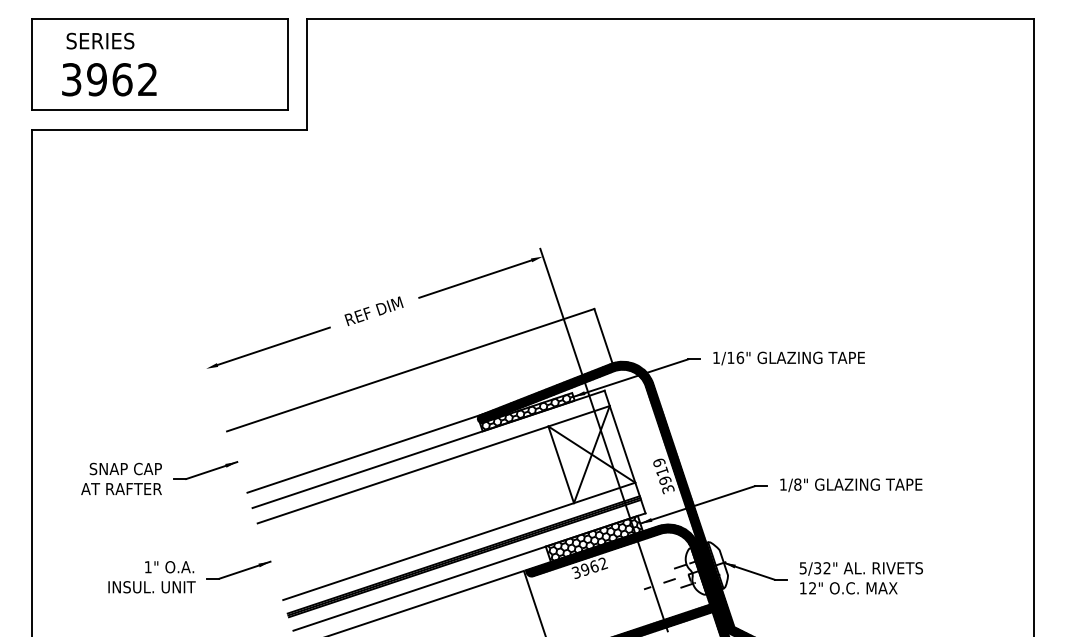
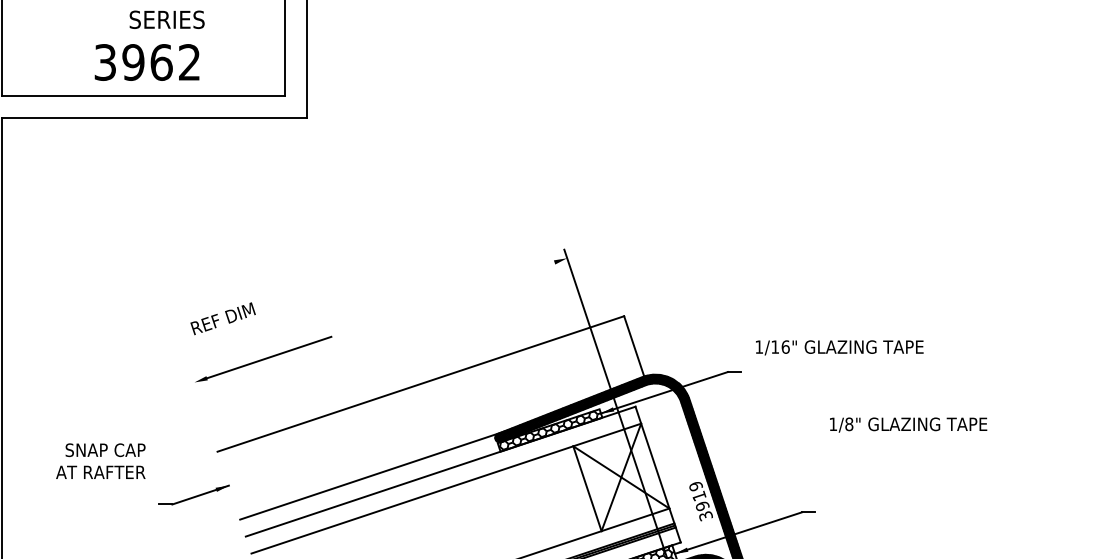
text: (100, 40) -> (167, 19), moved
text: (109, 79) -> (147, 62), moved
line: (475, 278) -> (492, 282), removed
text: (373, 310) -> (222, 317), moved
text: (788, 358) -> (838, 347), moved
text: (121, 478) -> (100, 460), moved
text: (851, 485) -> (908, 425), moved

